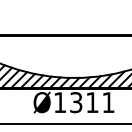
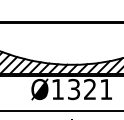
text: (92, 102) -> (90, 89), Ø1311 -> Ø1321

